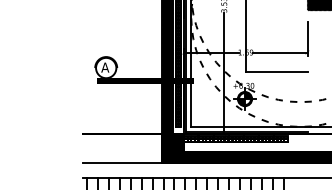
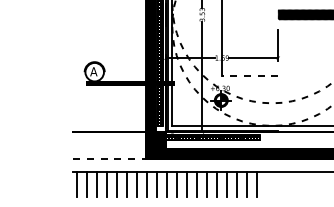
line: (275, 72) -> (249, 76), solid -> dashed
line: (123, 162) -> (110, 158), solid -> dashed

